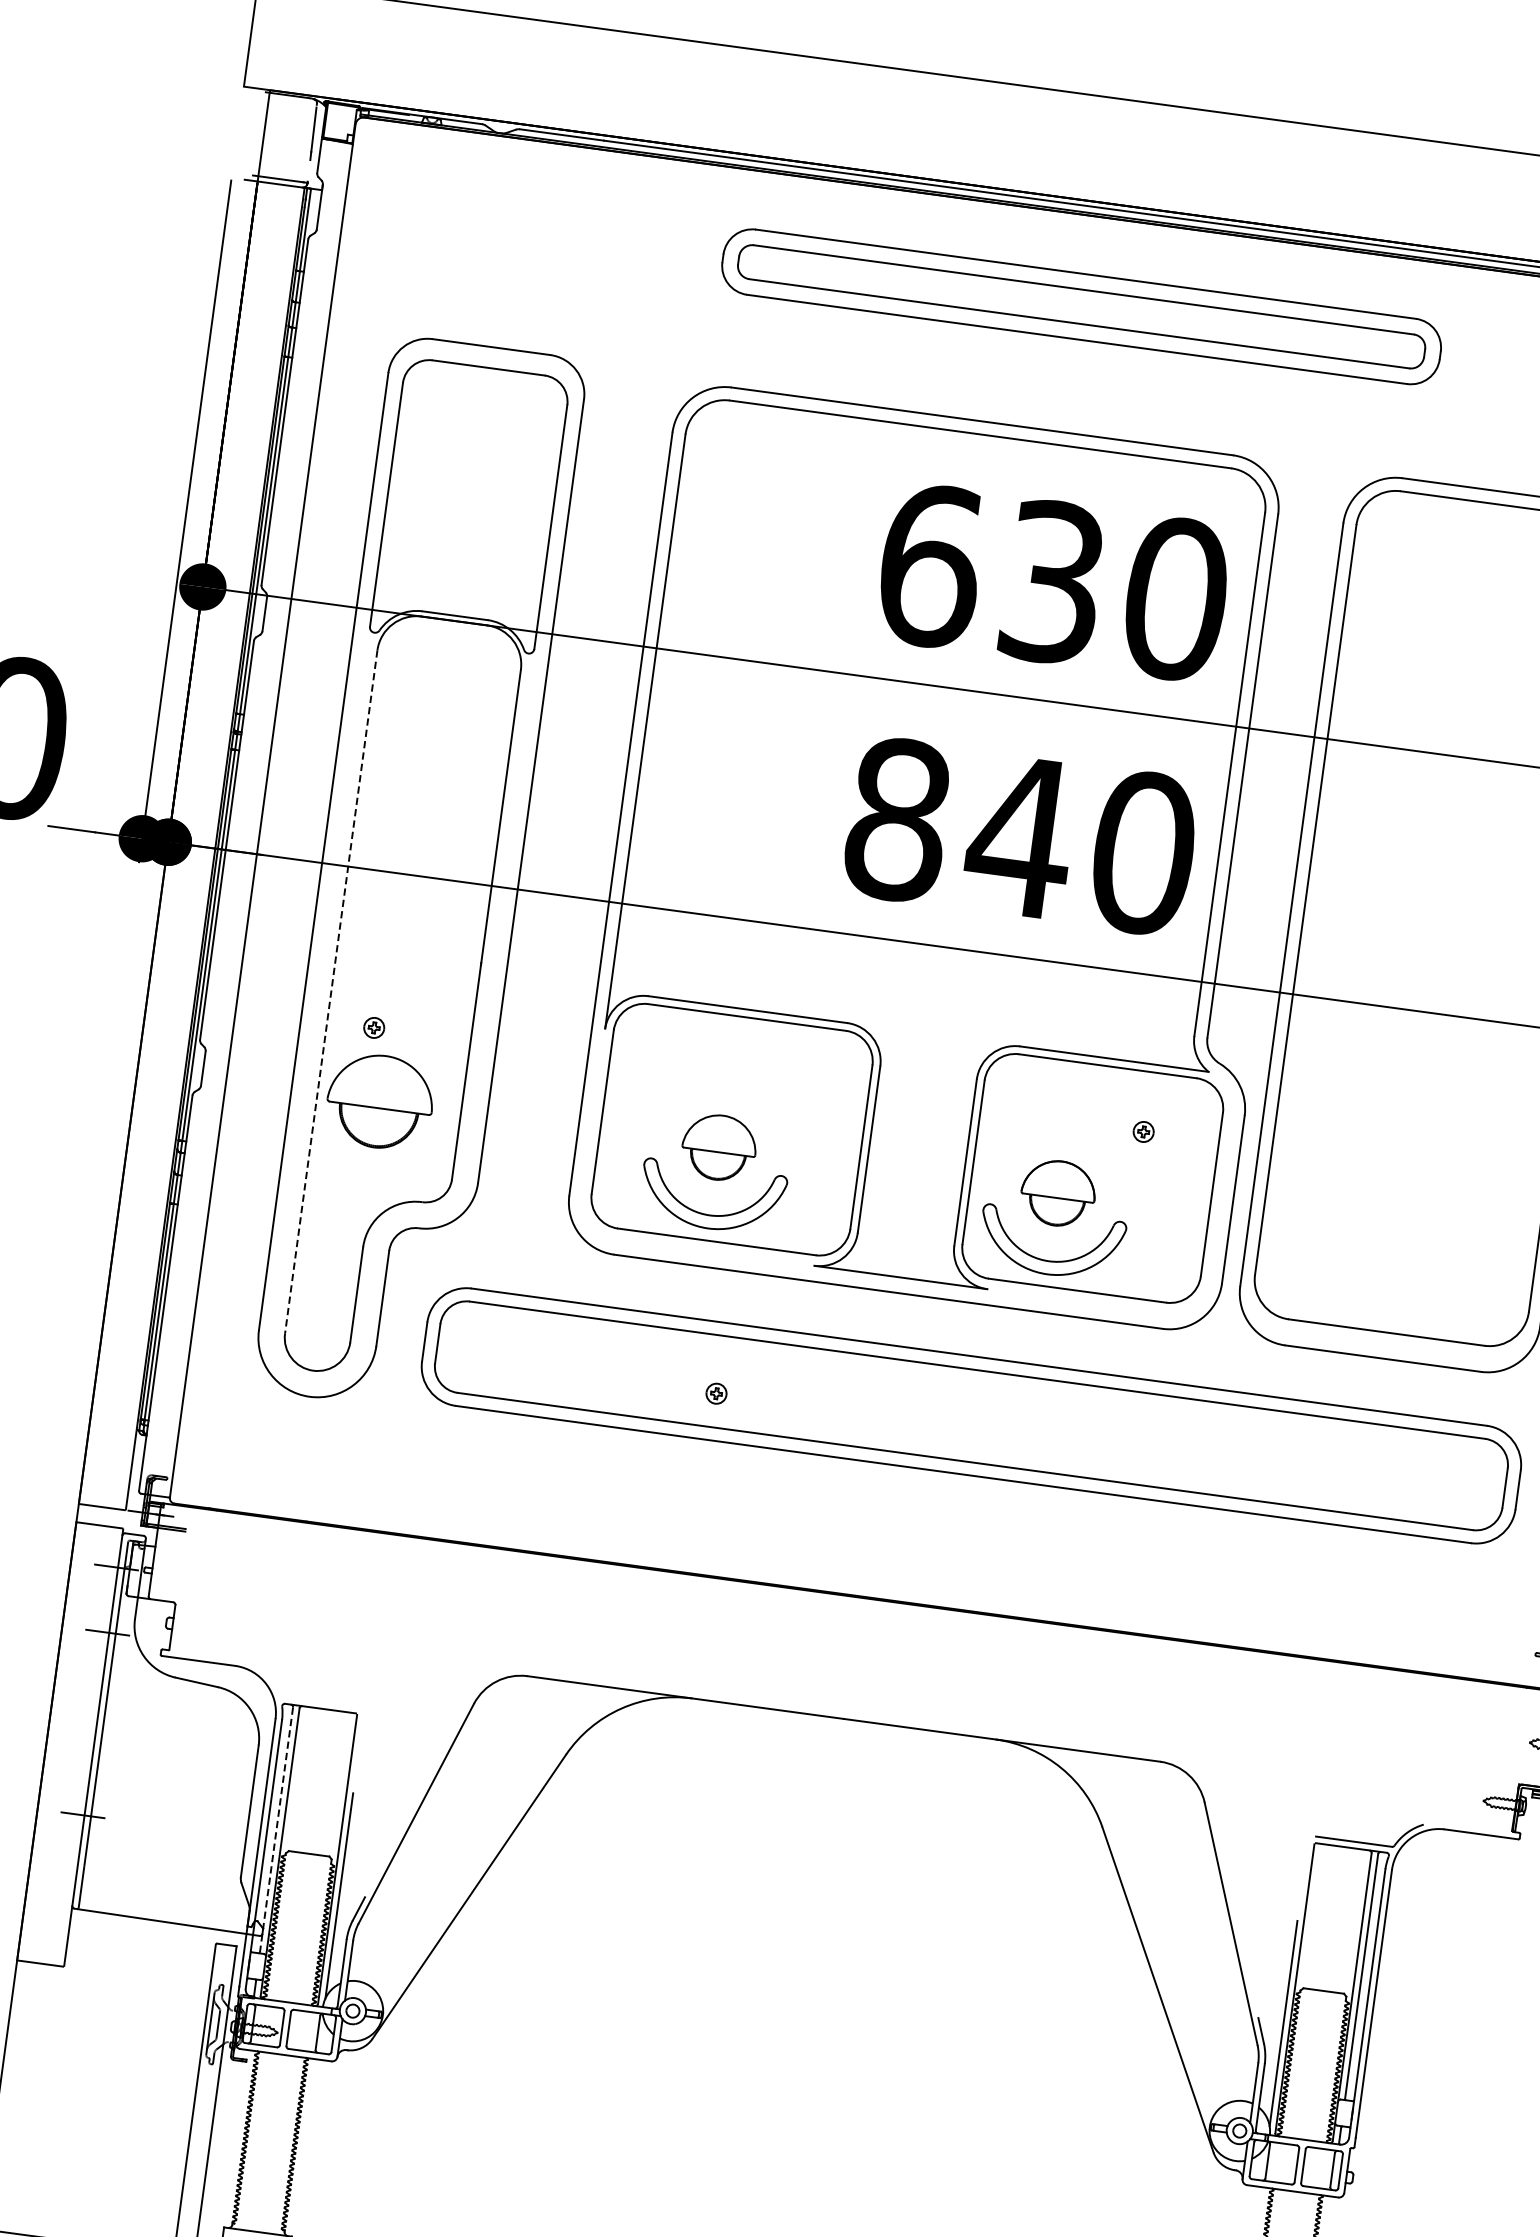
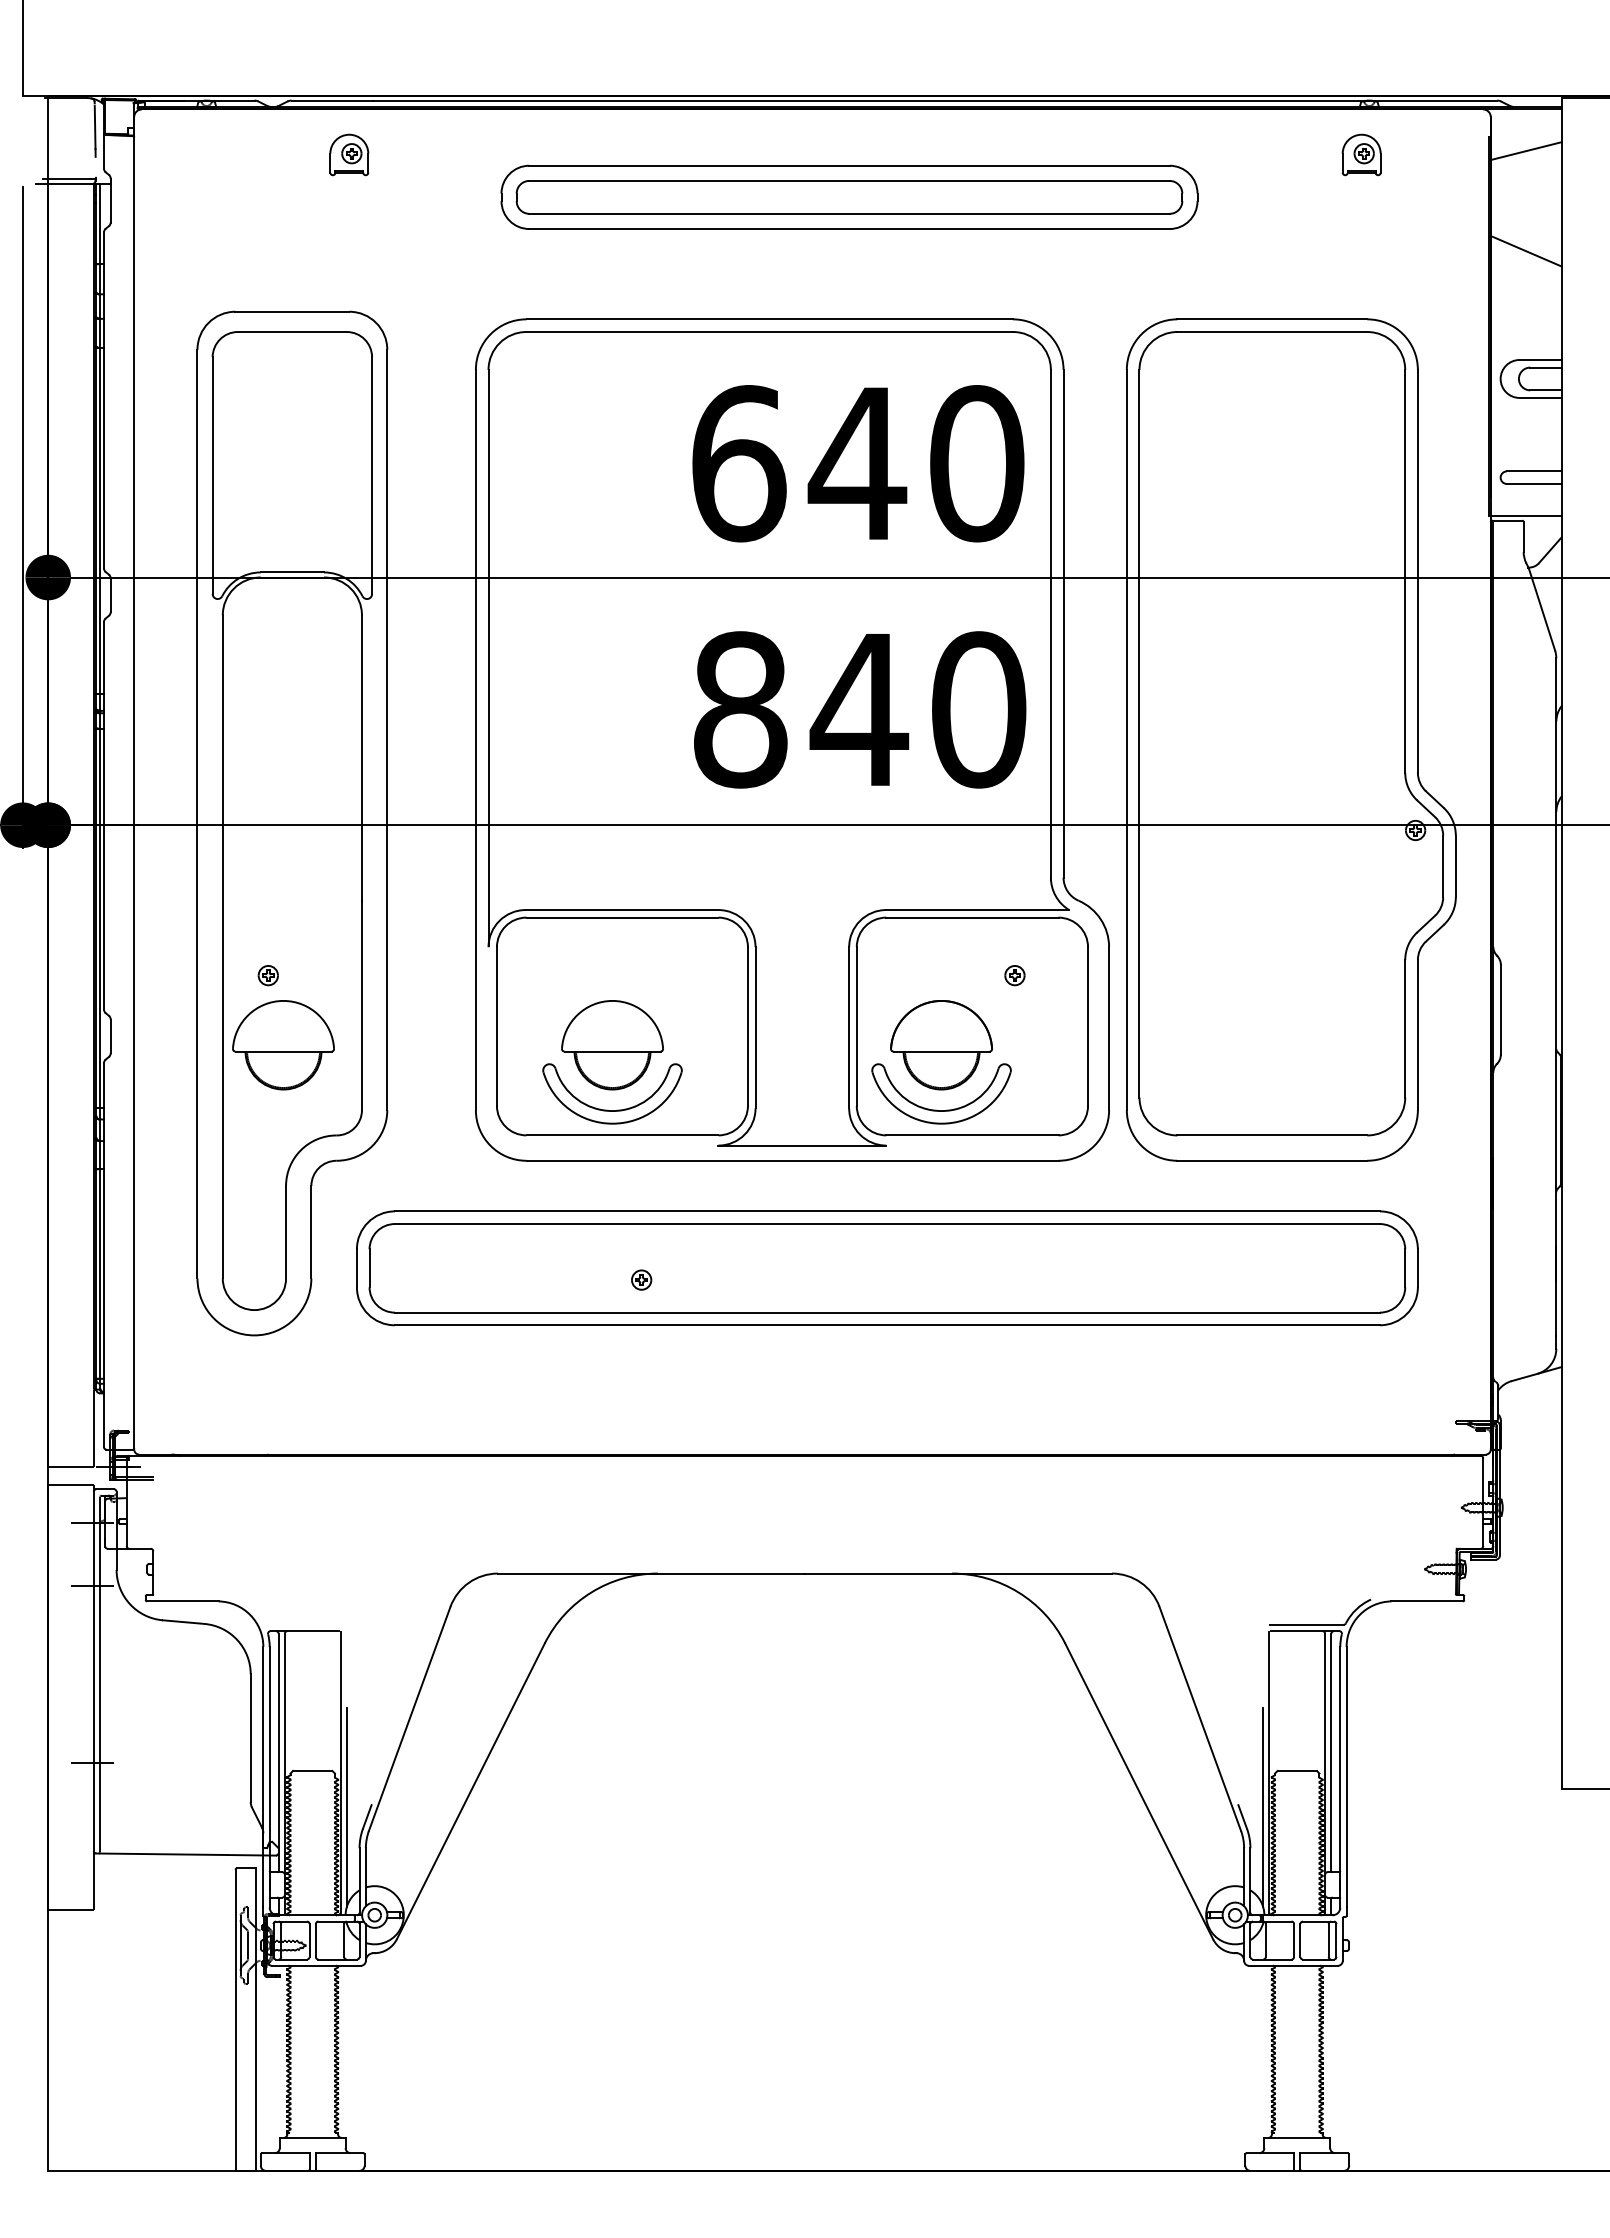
part: (572, 192) -> (349, 154), added
text: (1052, 582) -> (857, 463), 630 -> 640
line: (330, 992) -> (222, 947), dashed -> solid
part: (719, 1147) -> (612, 1045), size x1.43
part: (1058, 1193) -> (941, 1045), size x1.43
line: (276, 1830) -> (278, 1752), dashed -> solid

